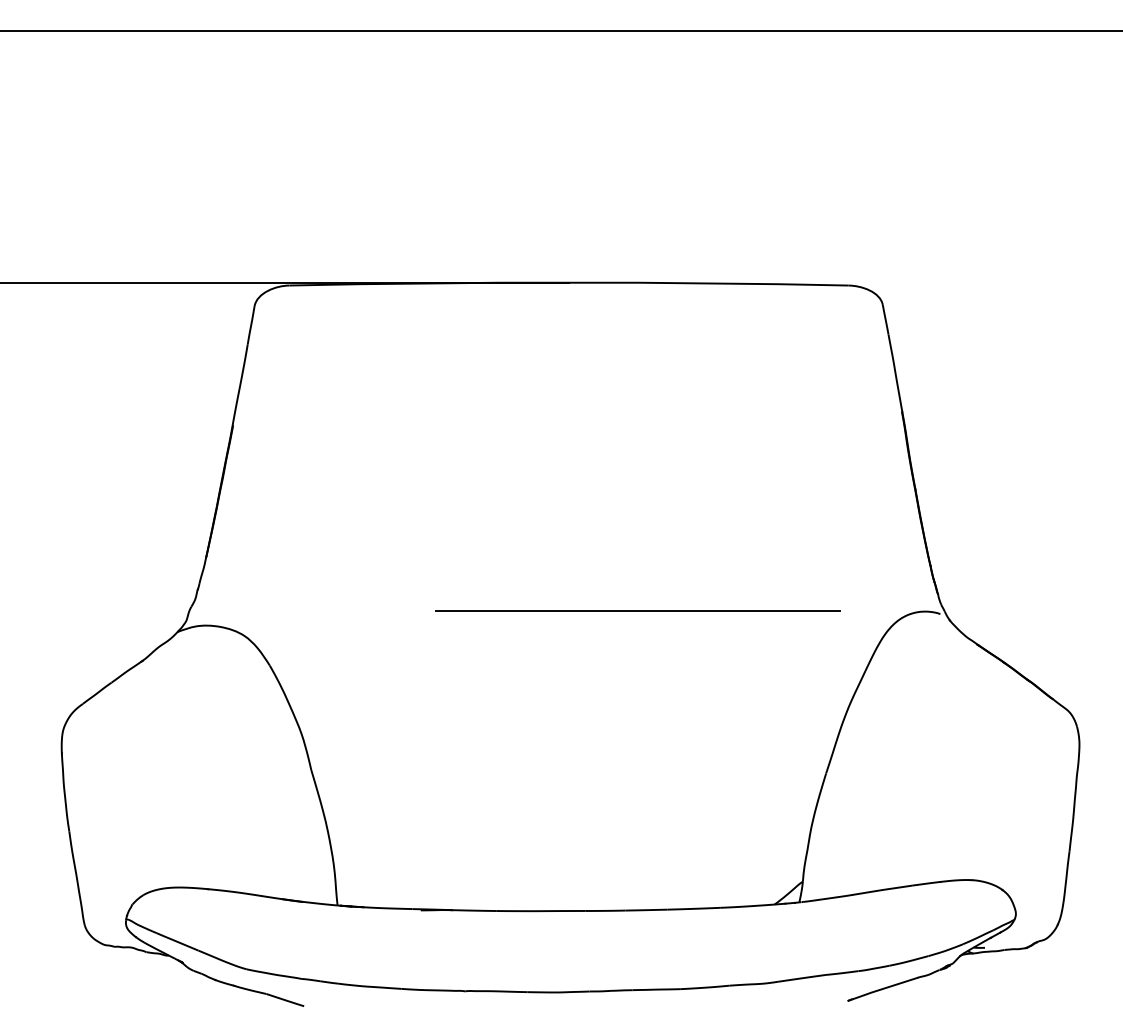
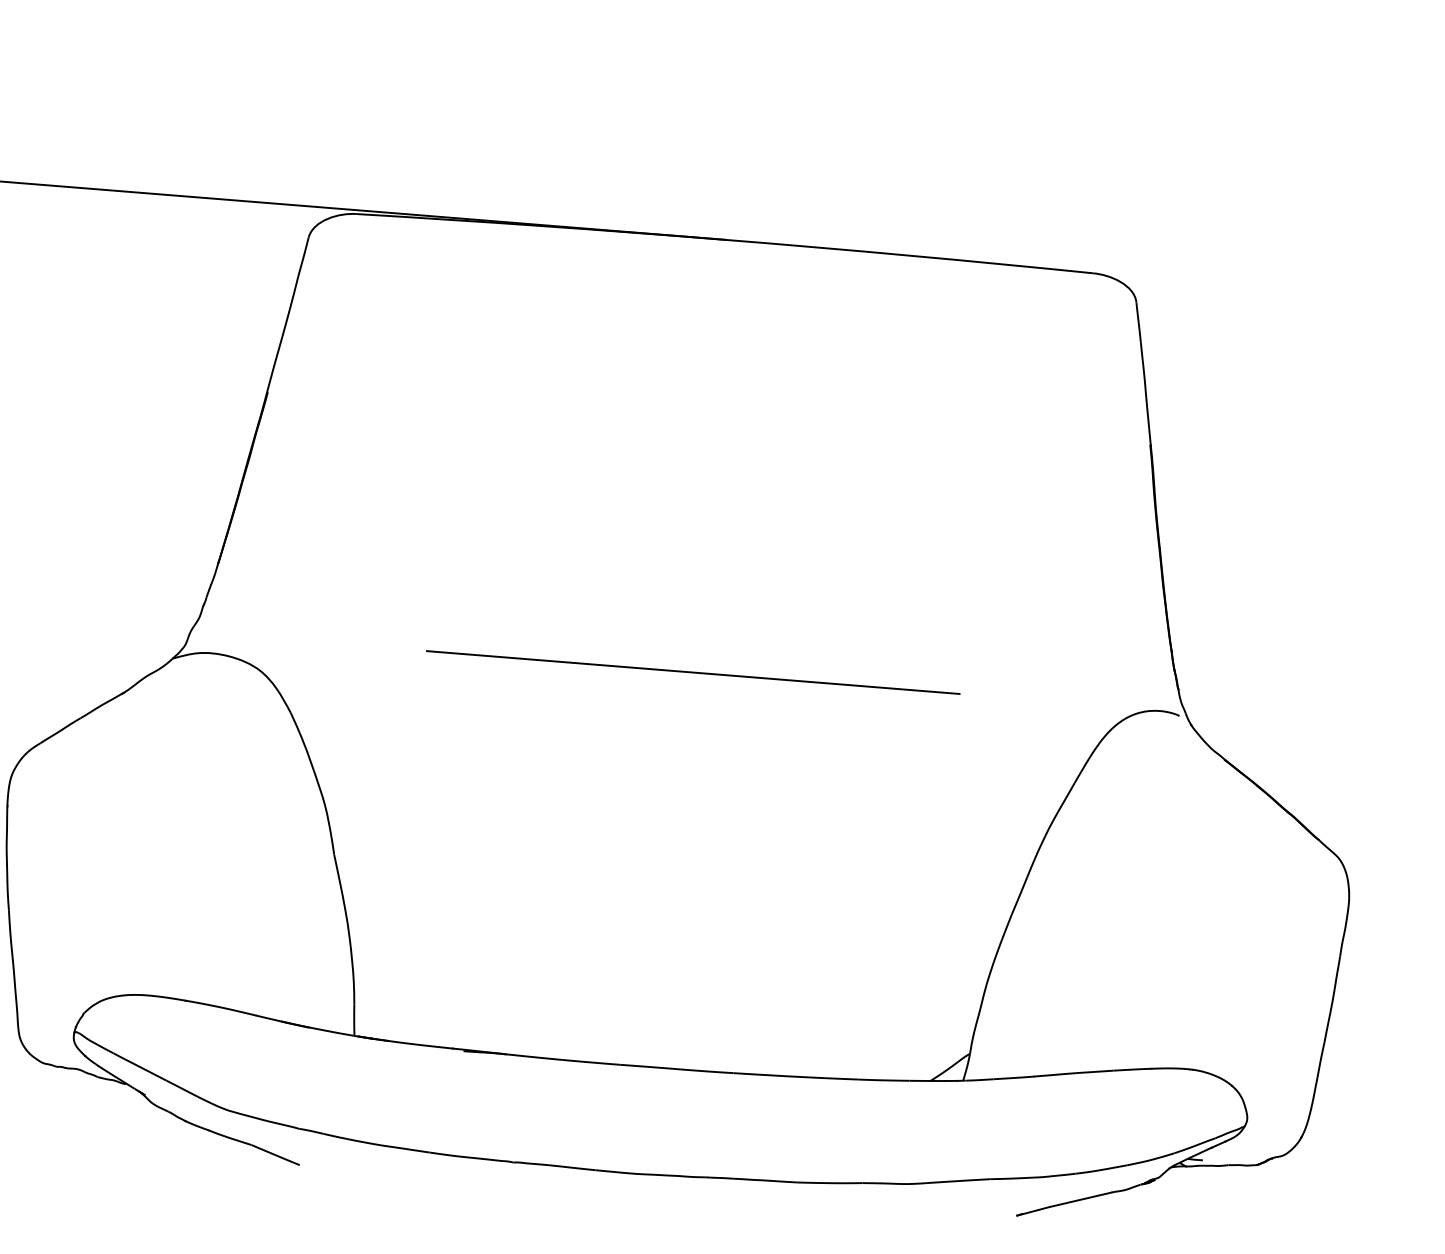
line: (637, 610) -> (692, 671), moved

